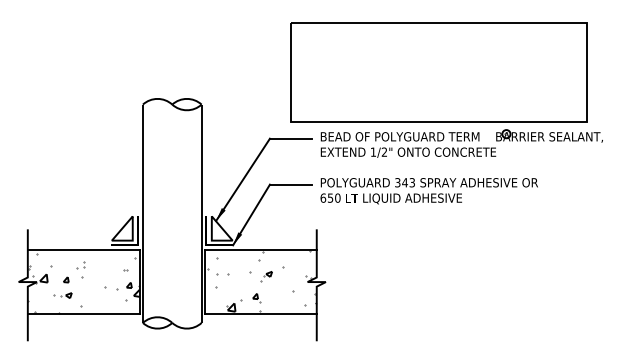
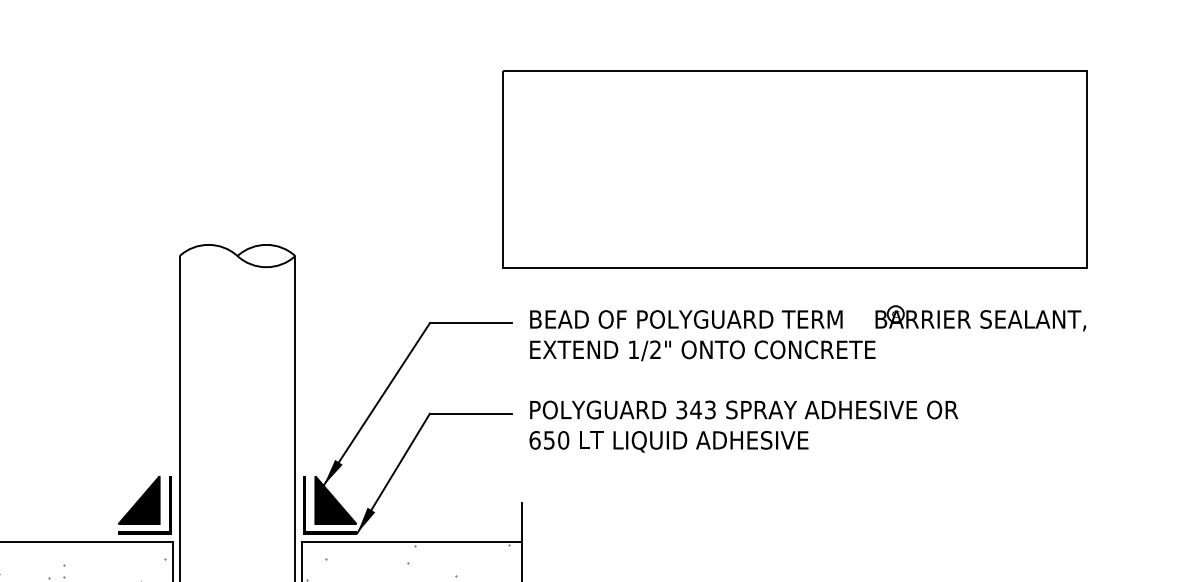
part: (438, 72) -> (793, 169), moved
fill: (121, 228) -> (137, 500), added
fill: (221, 228) -> (334, 500), added

